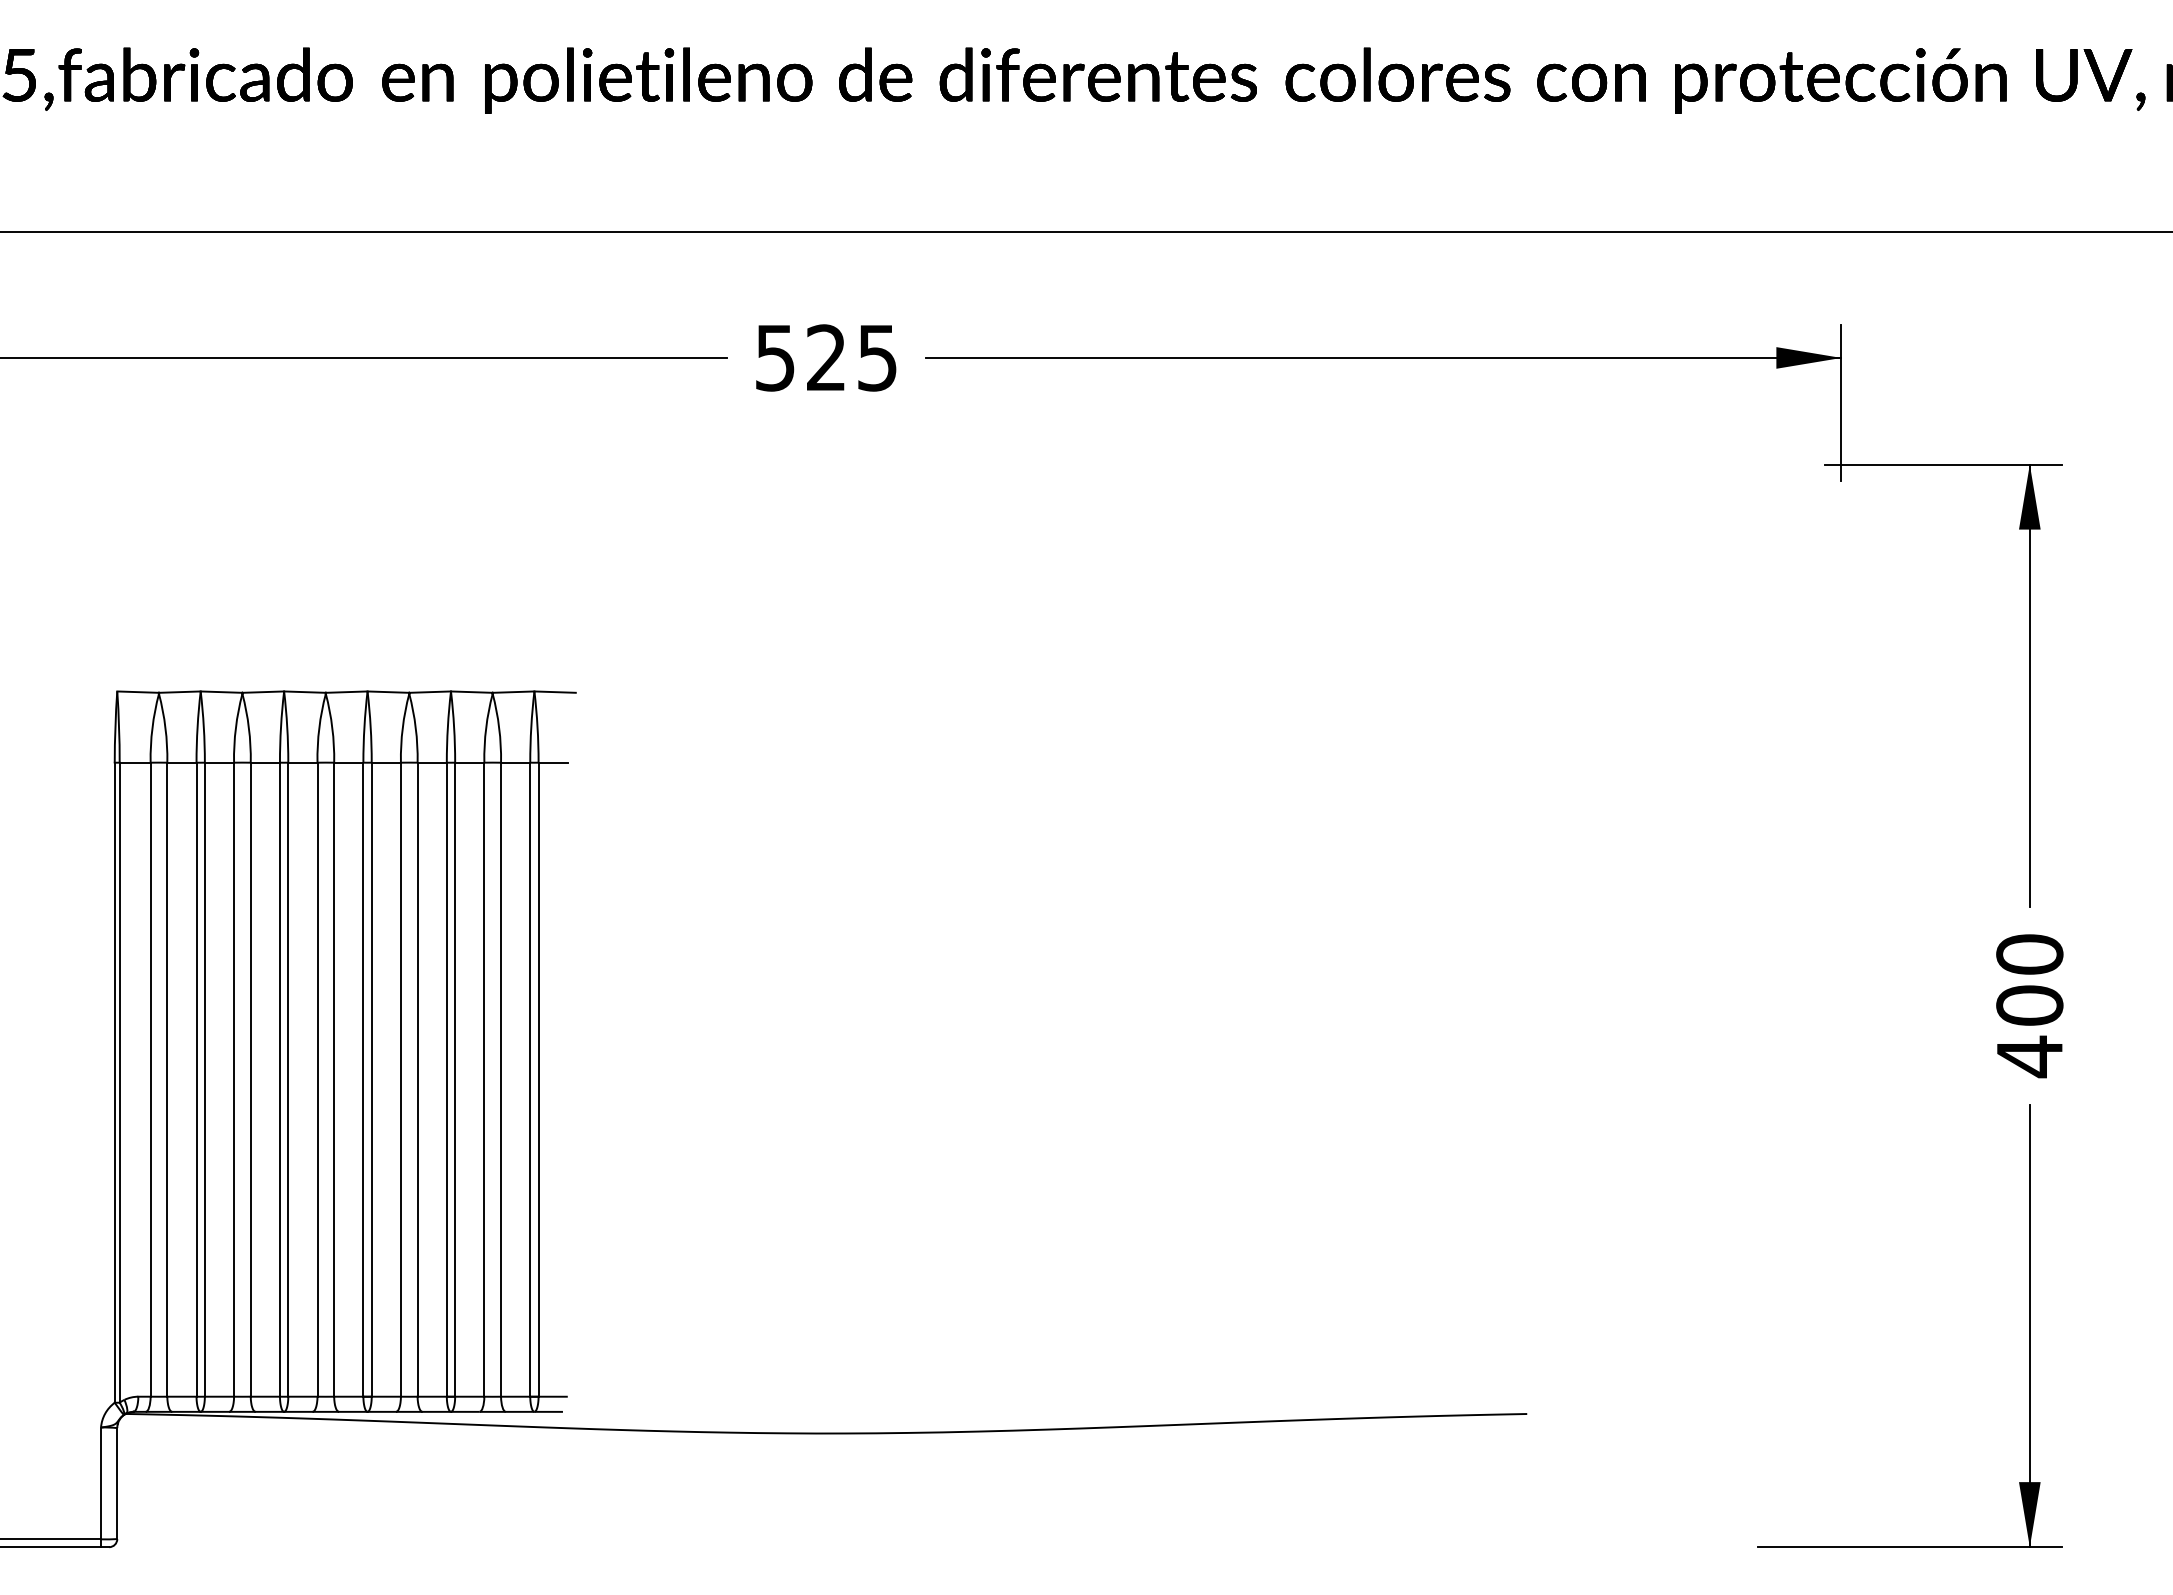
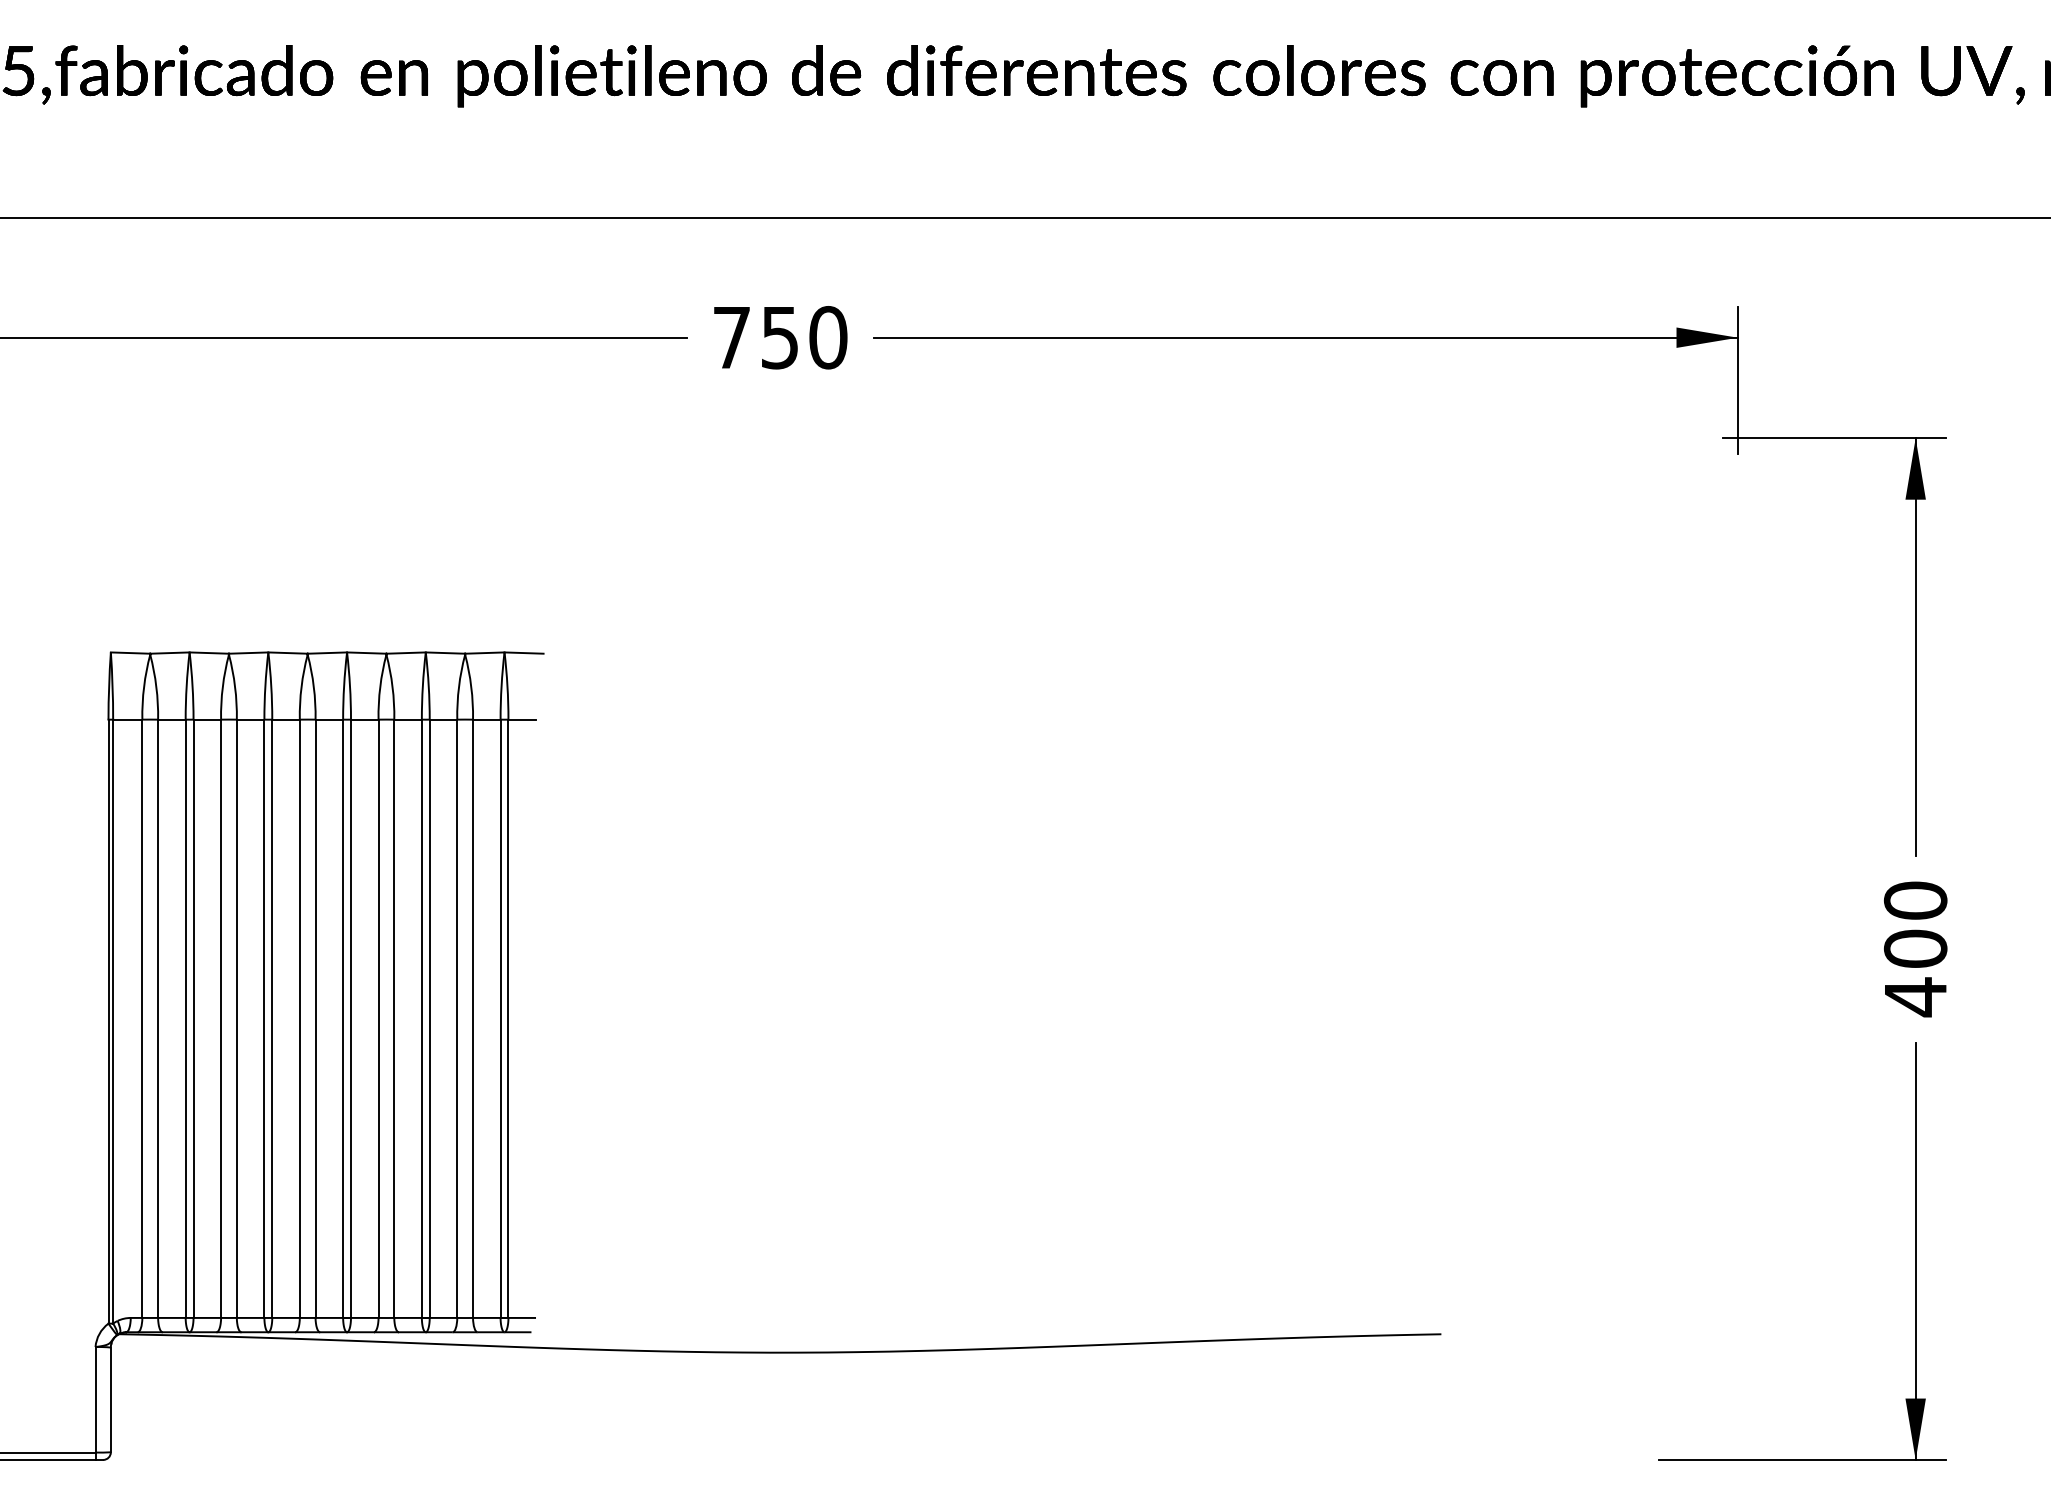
text: (826, 357) -> (780, 337), 525 -> 750

